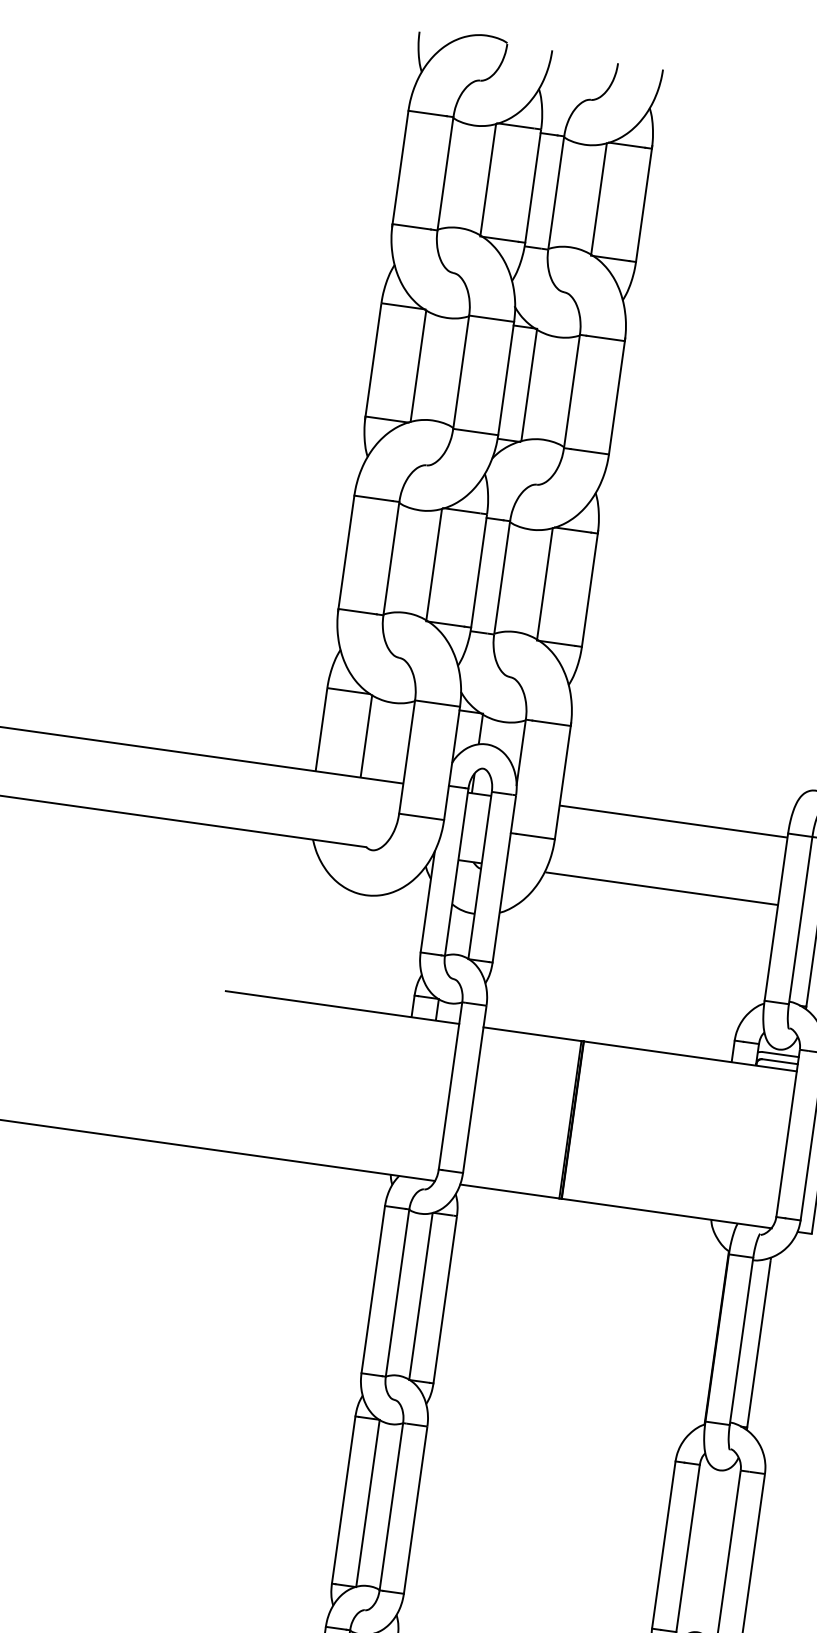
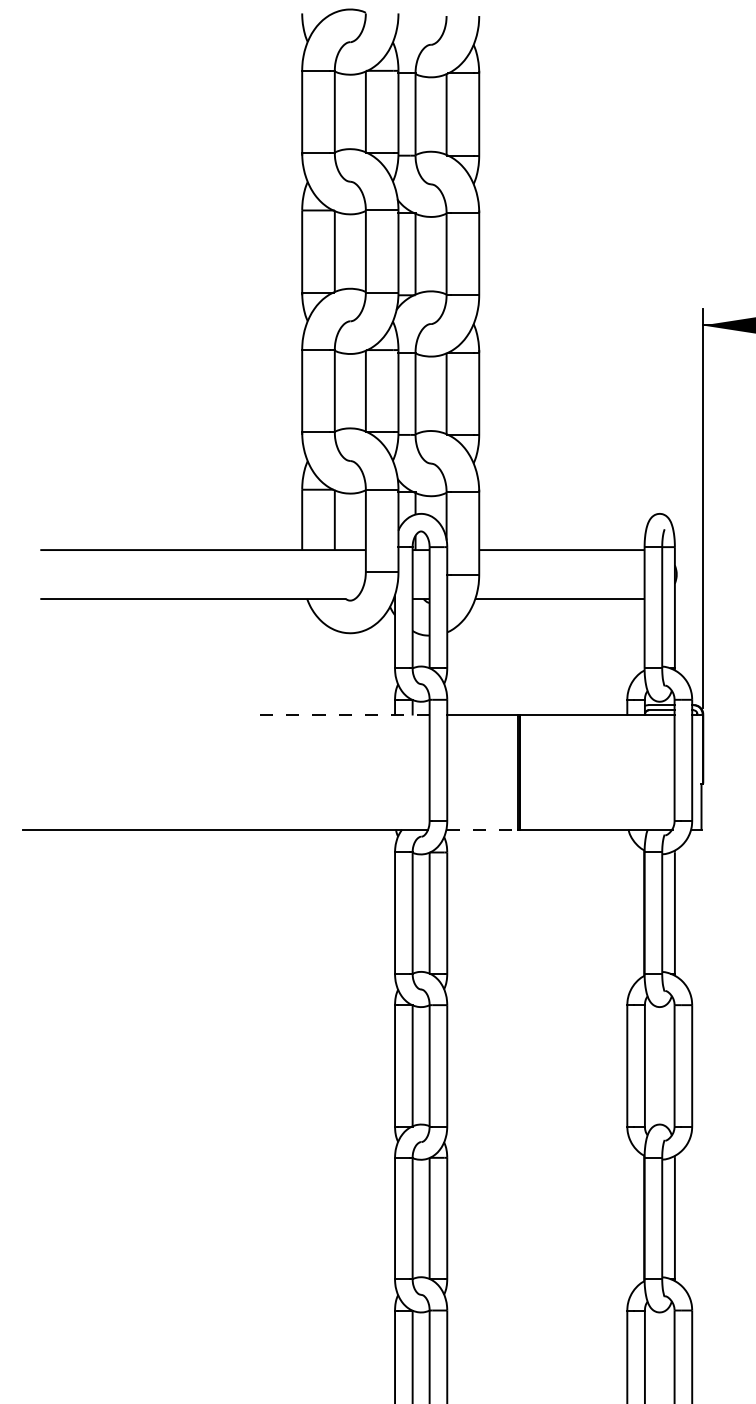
line: (341, 1007) -> (344, 715), solid -> dashed
line: (510, 1191) -> (482, 829), solid -> dashed

